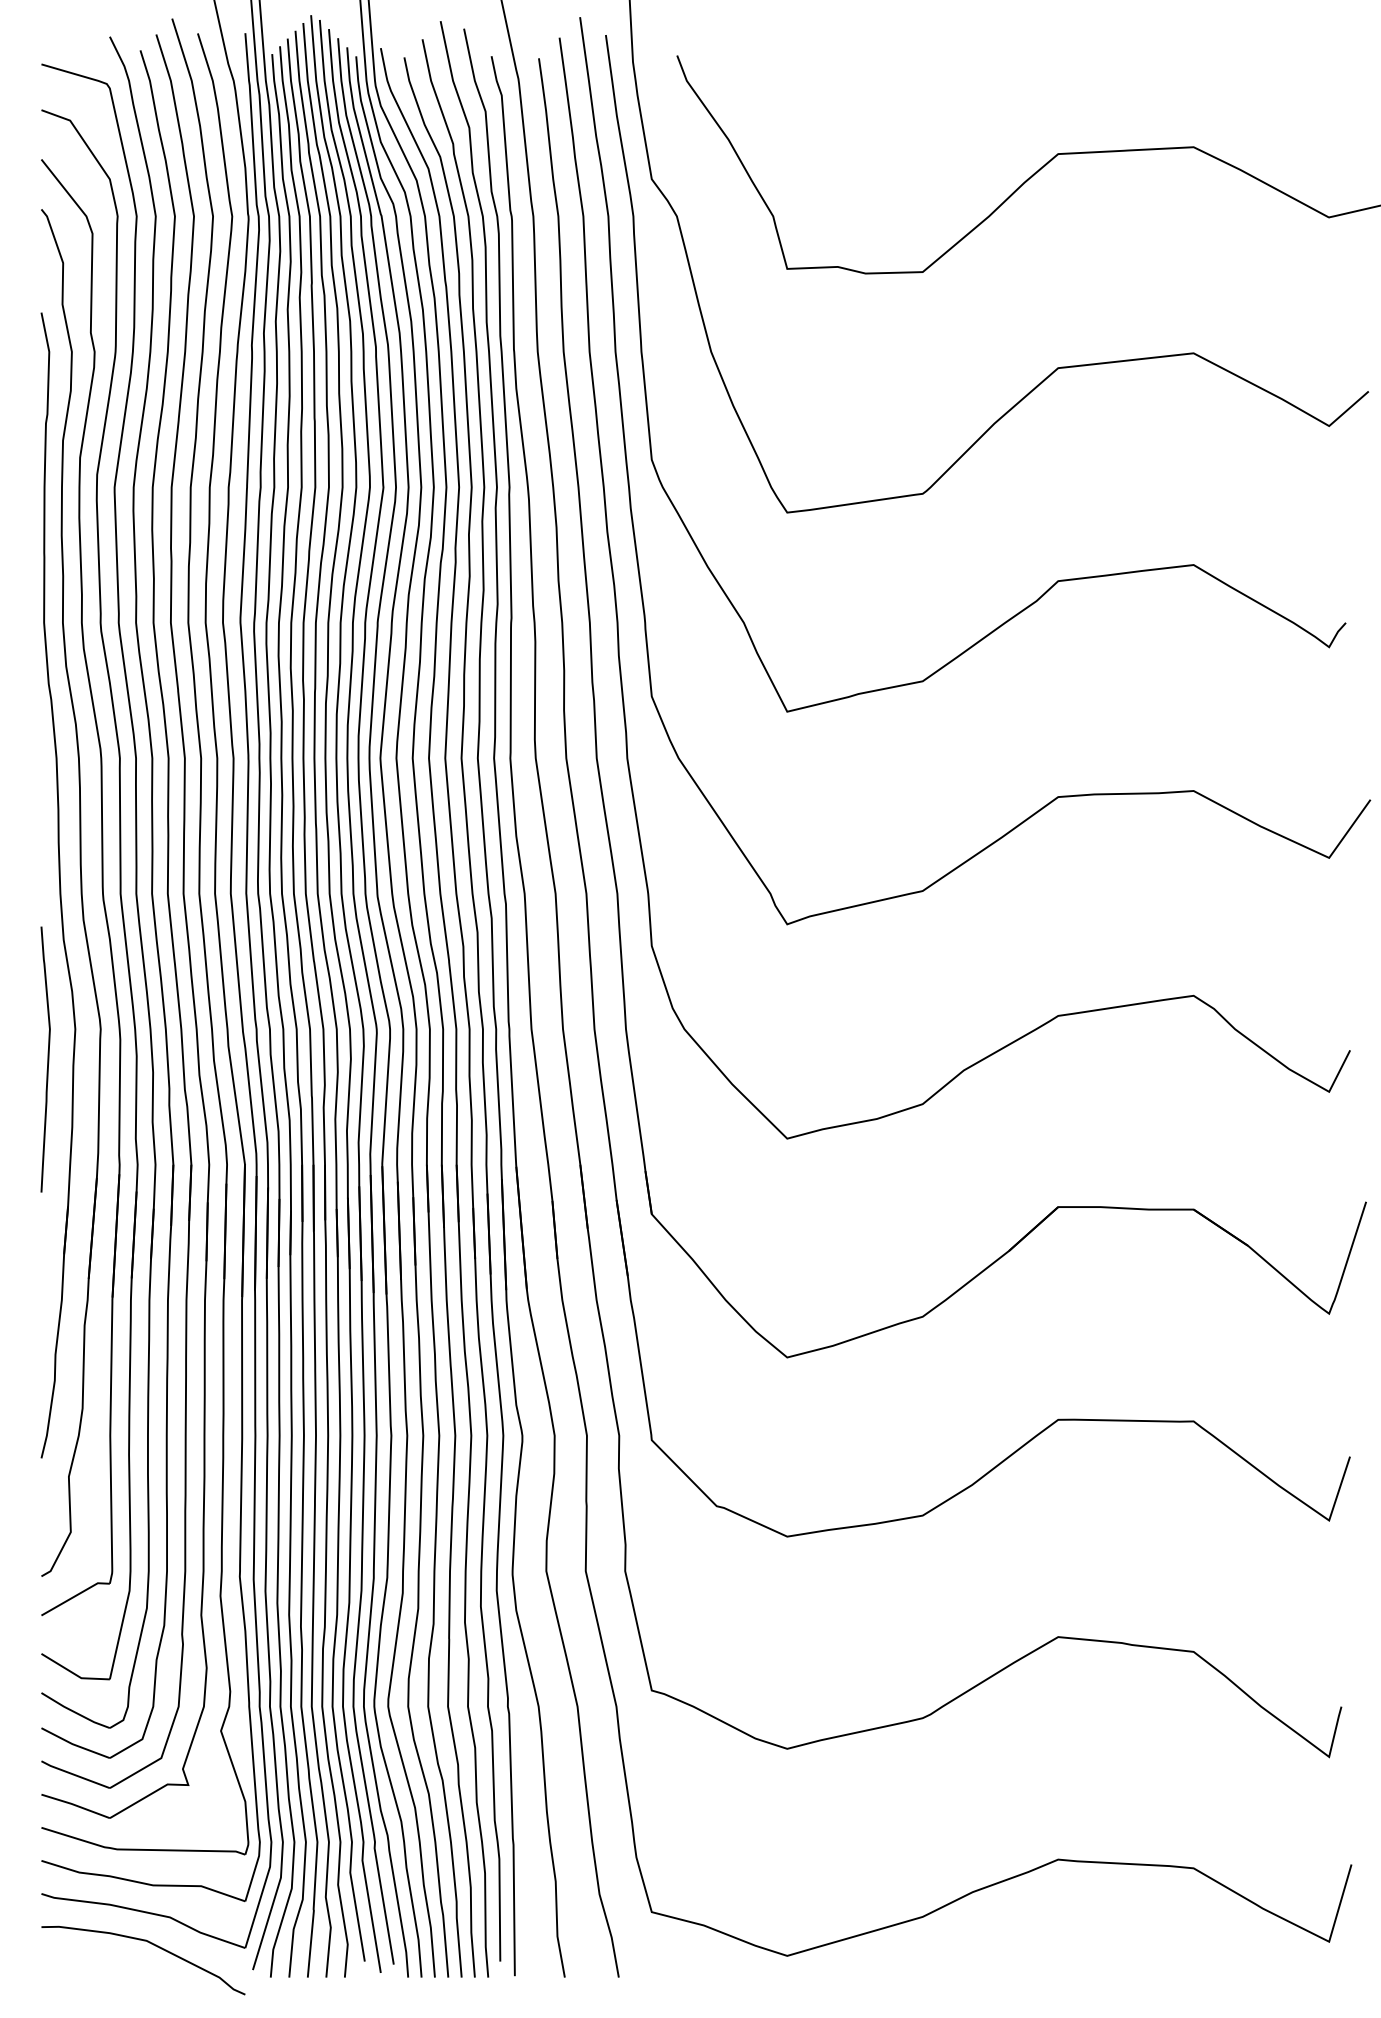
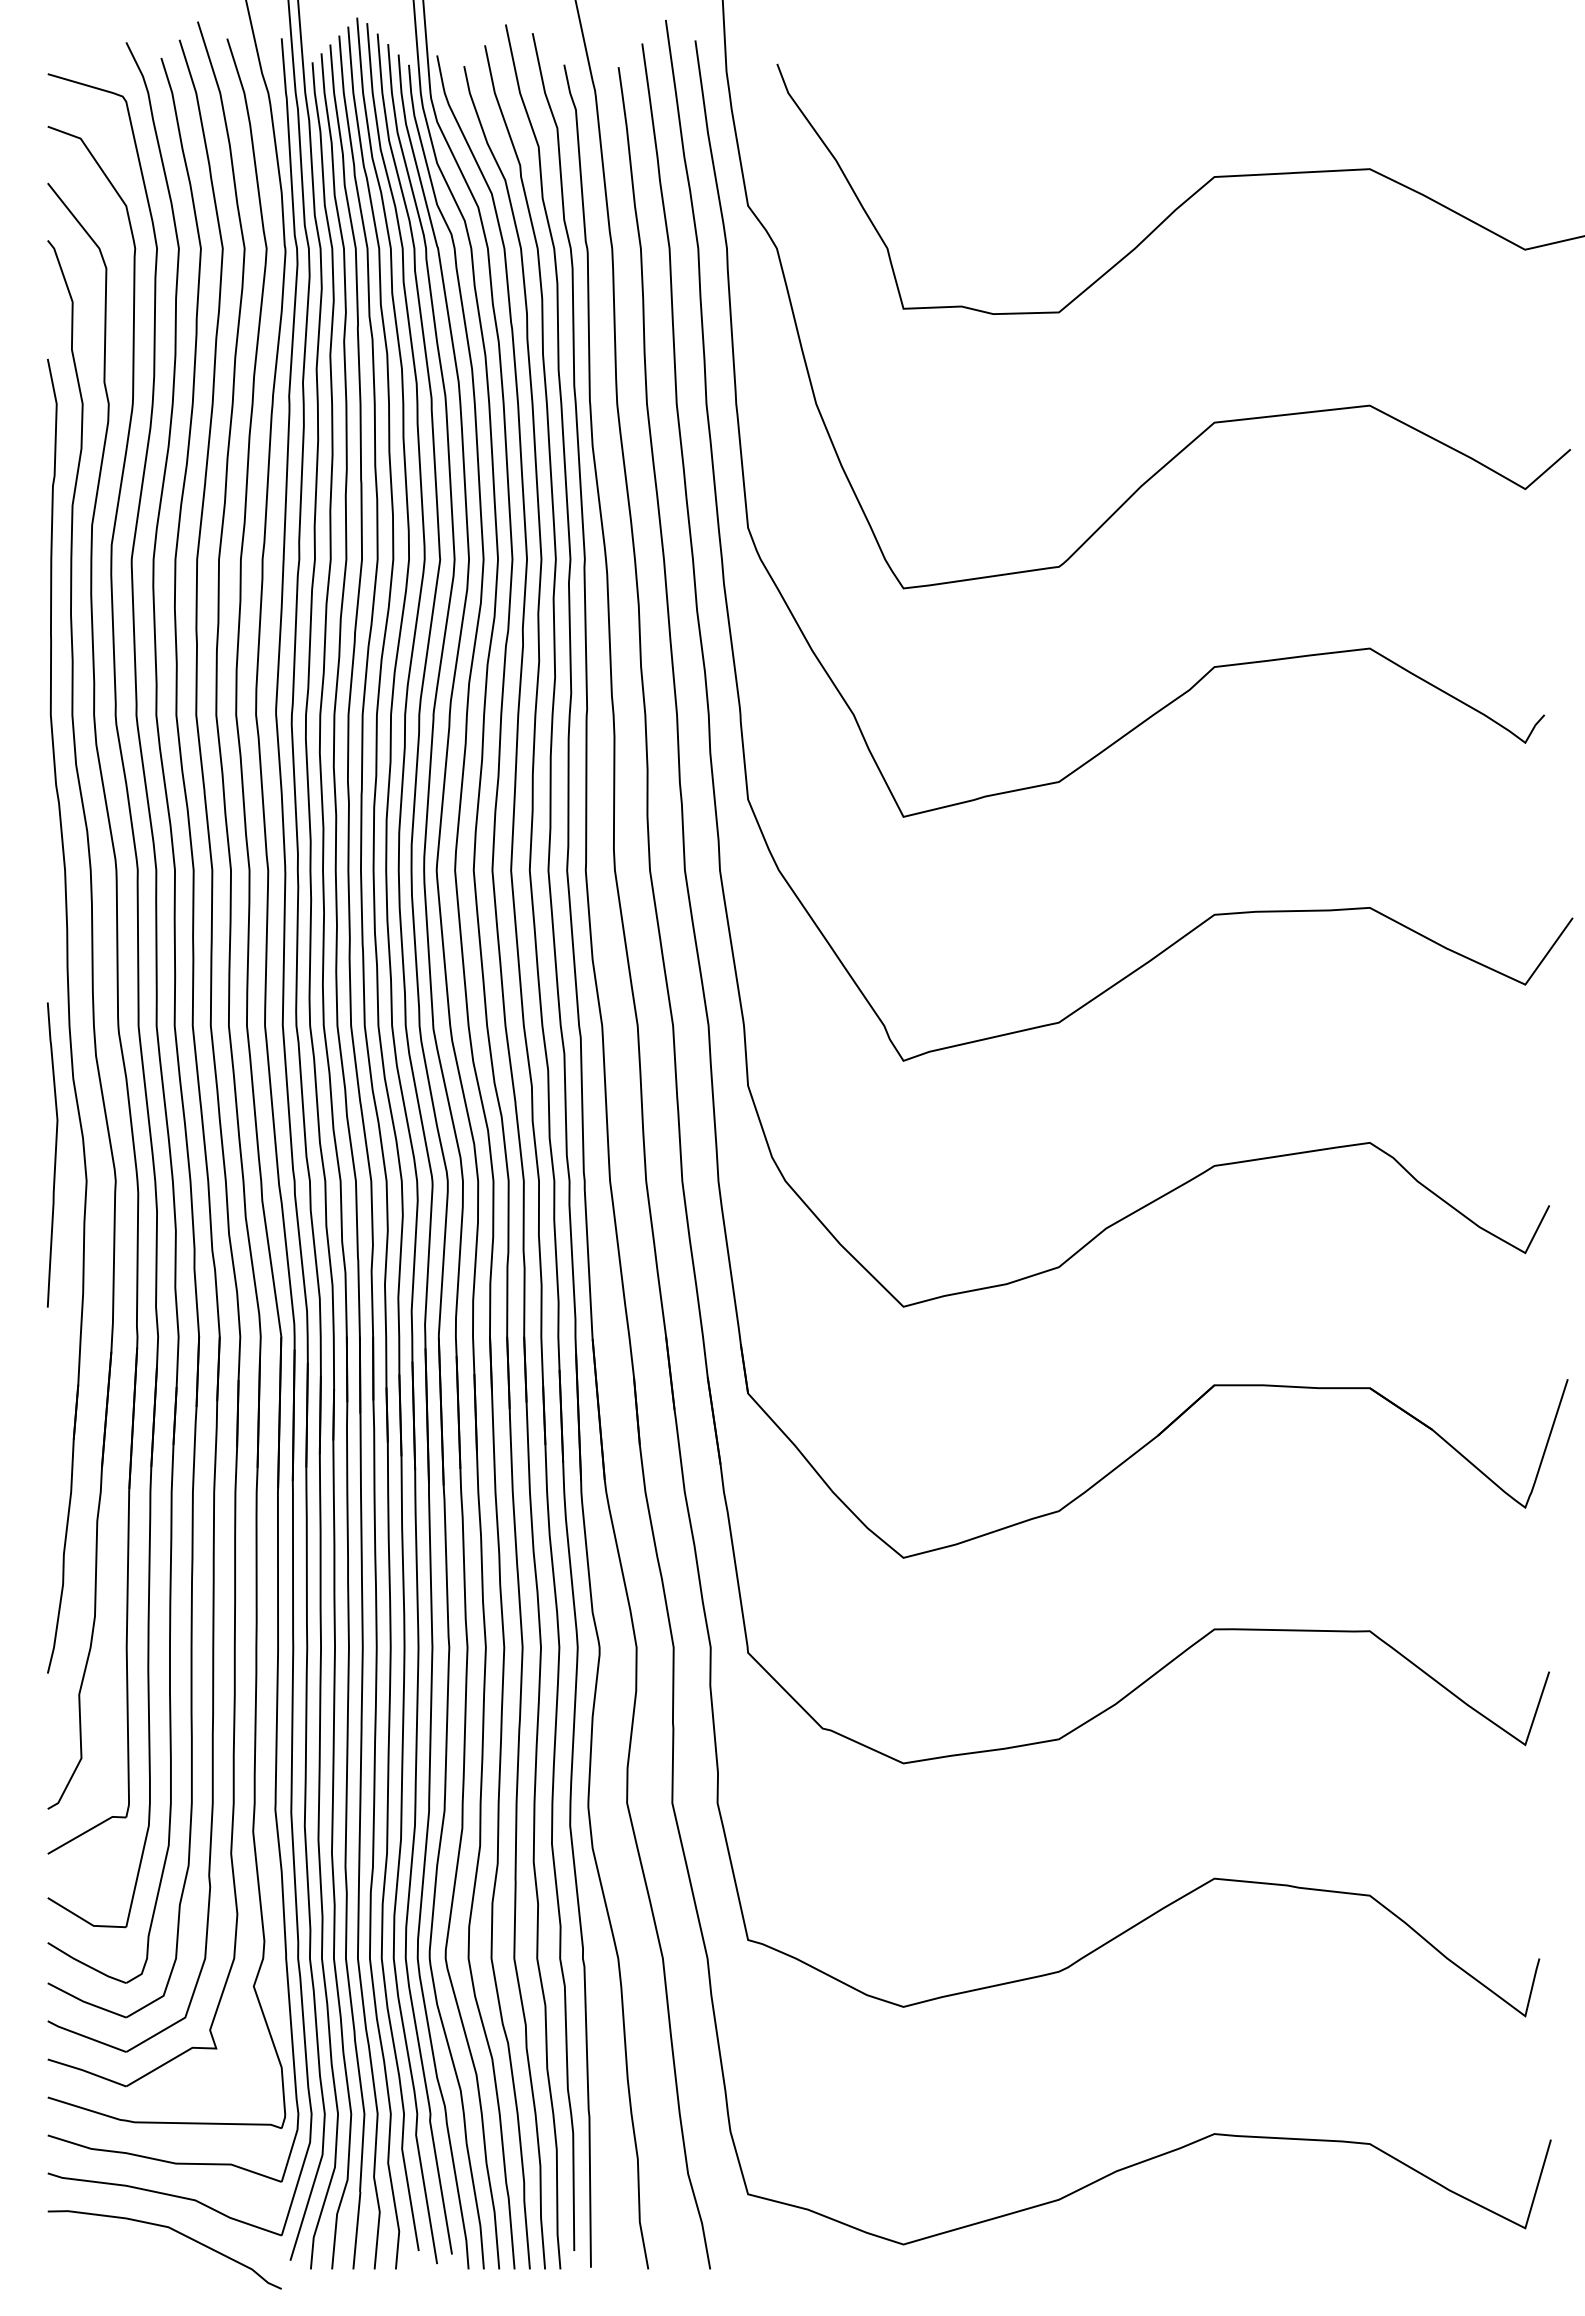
curve: (47, 1059) -> (54, 1154), moved

